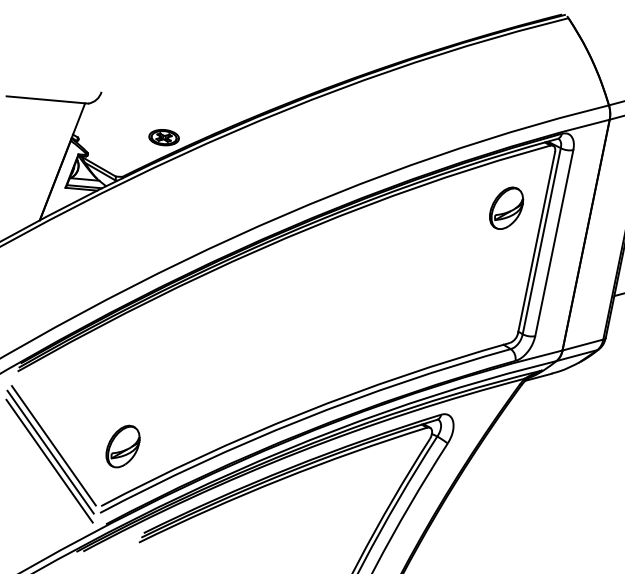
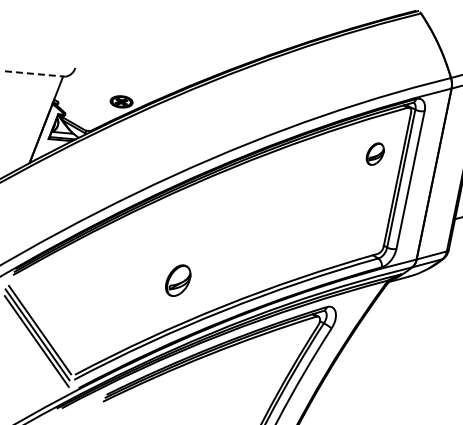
line: (47, 100) -> (35, 74), solid -> dashed
part: (506, 207) -> (375, 153), size x0.7
part: (123, 446) -> (178, 280), moved

